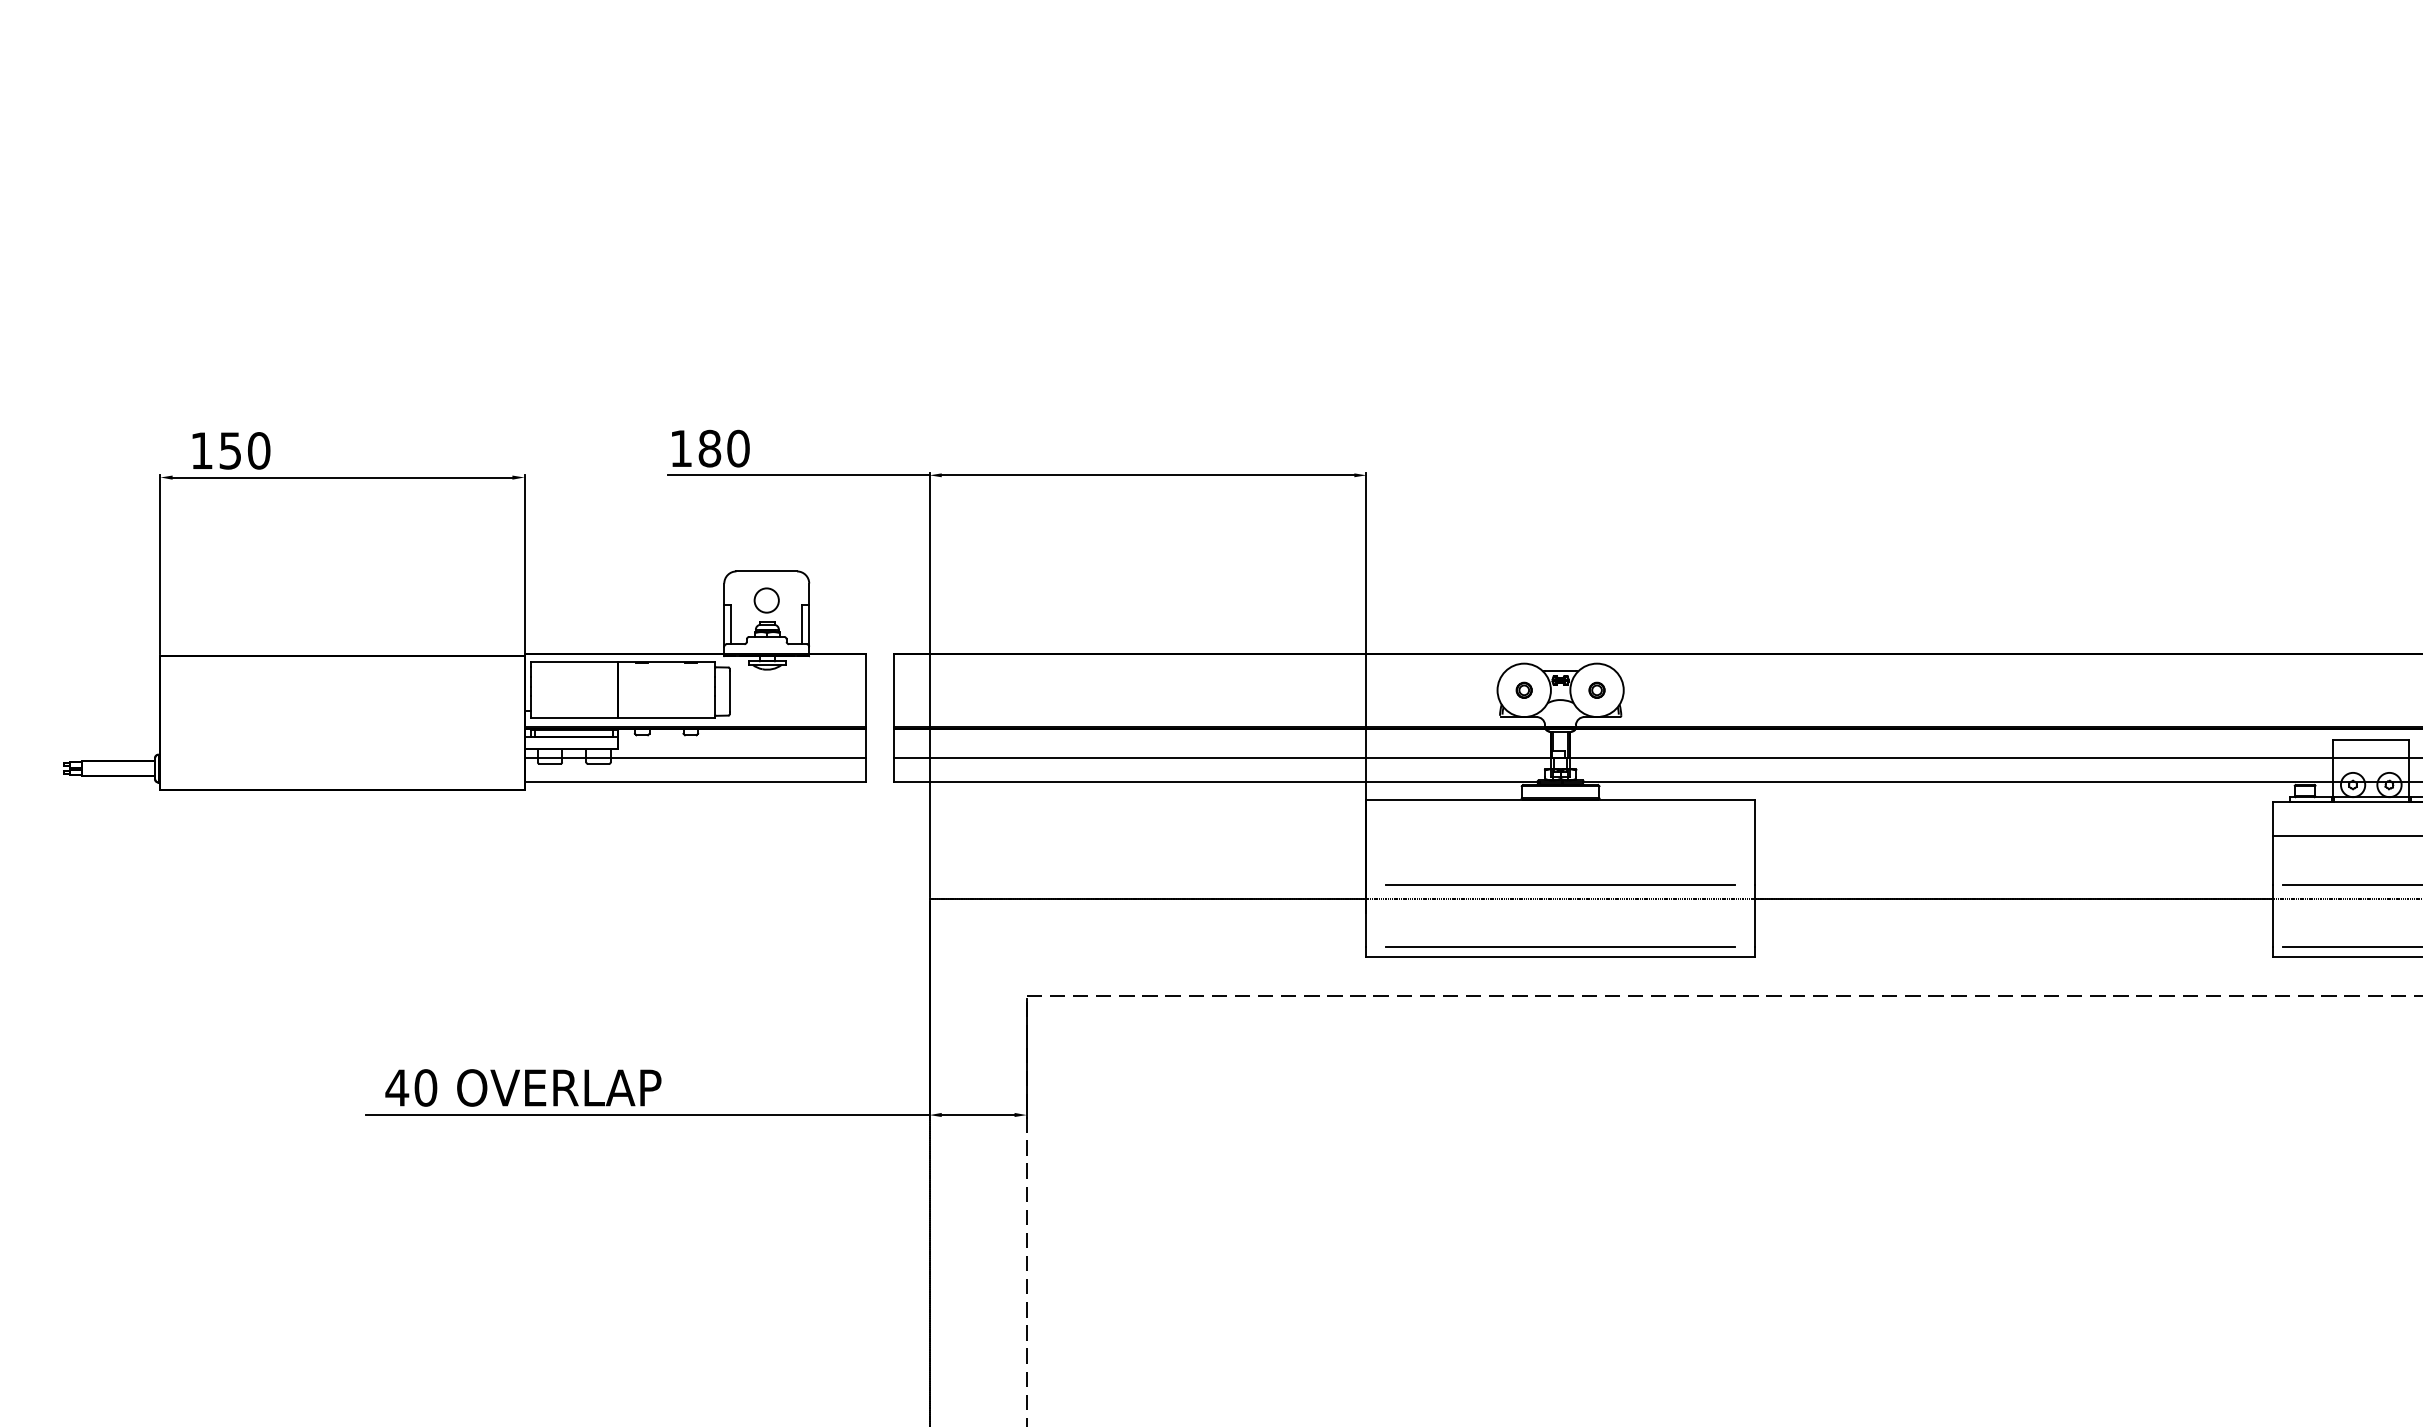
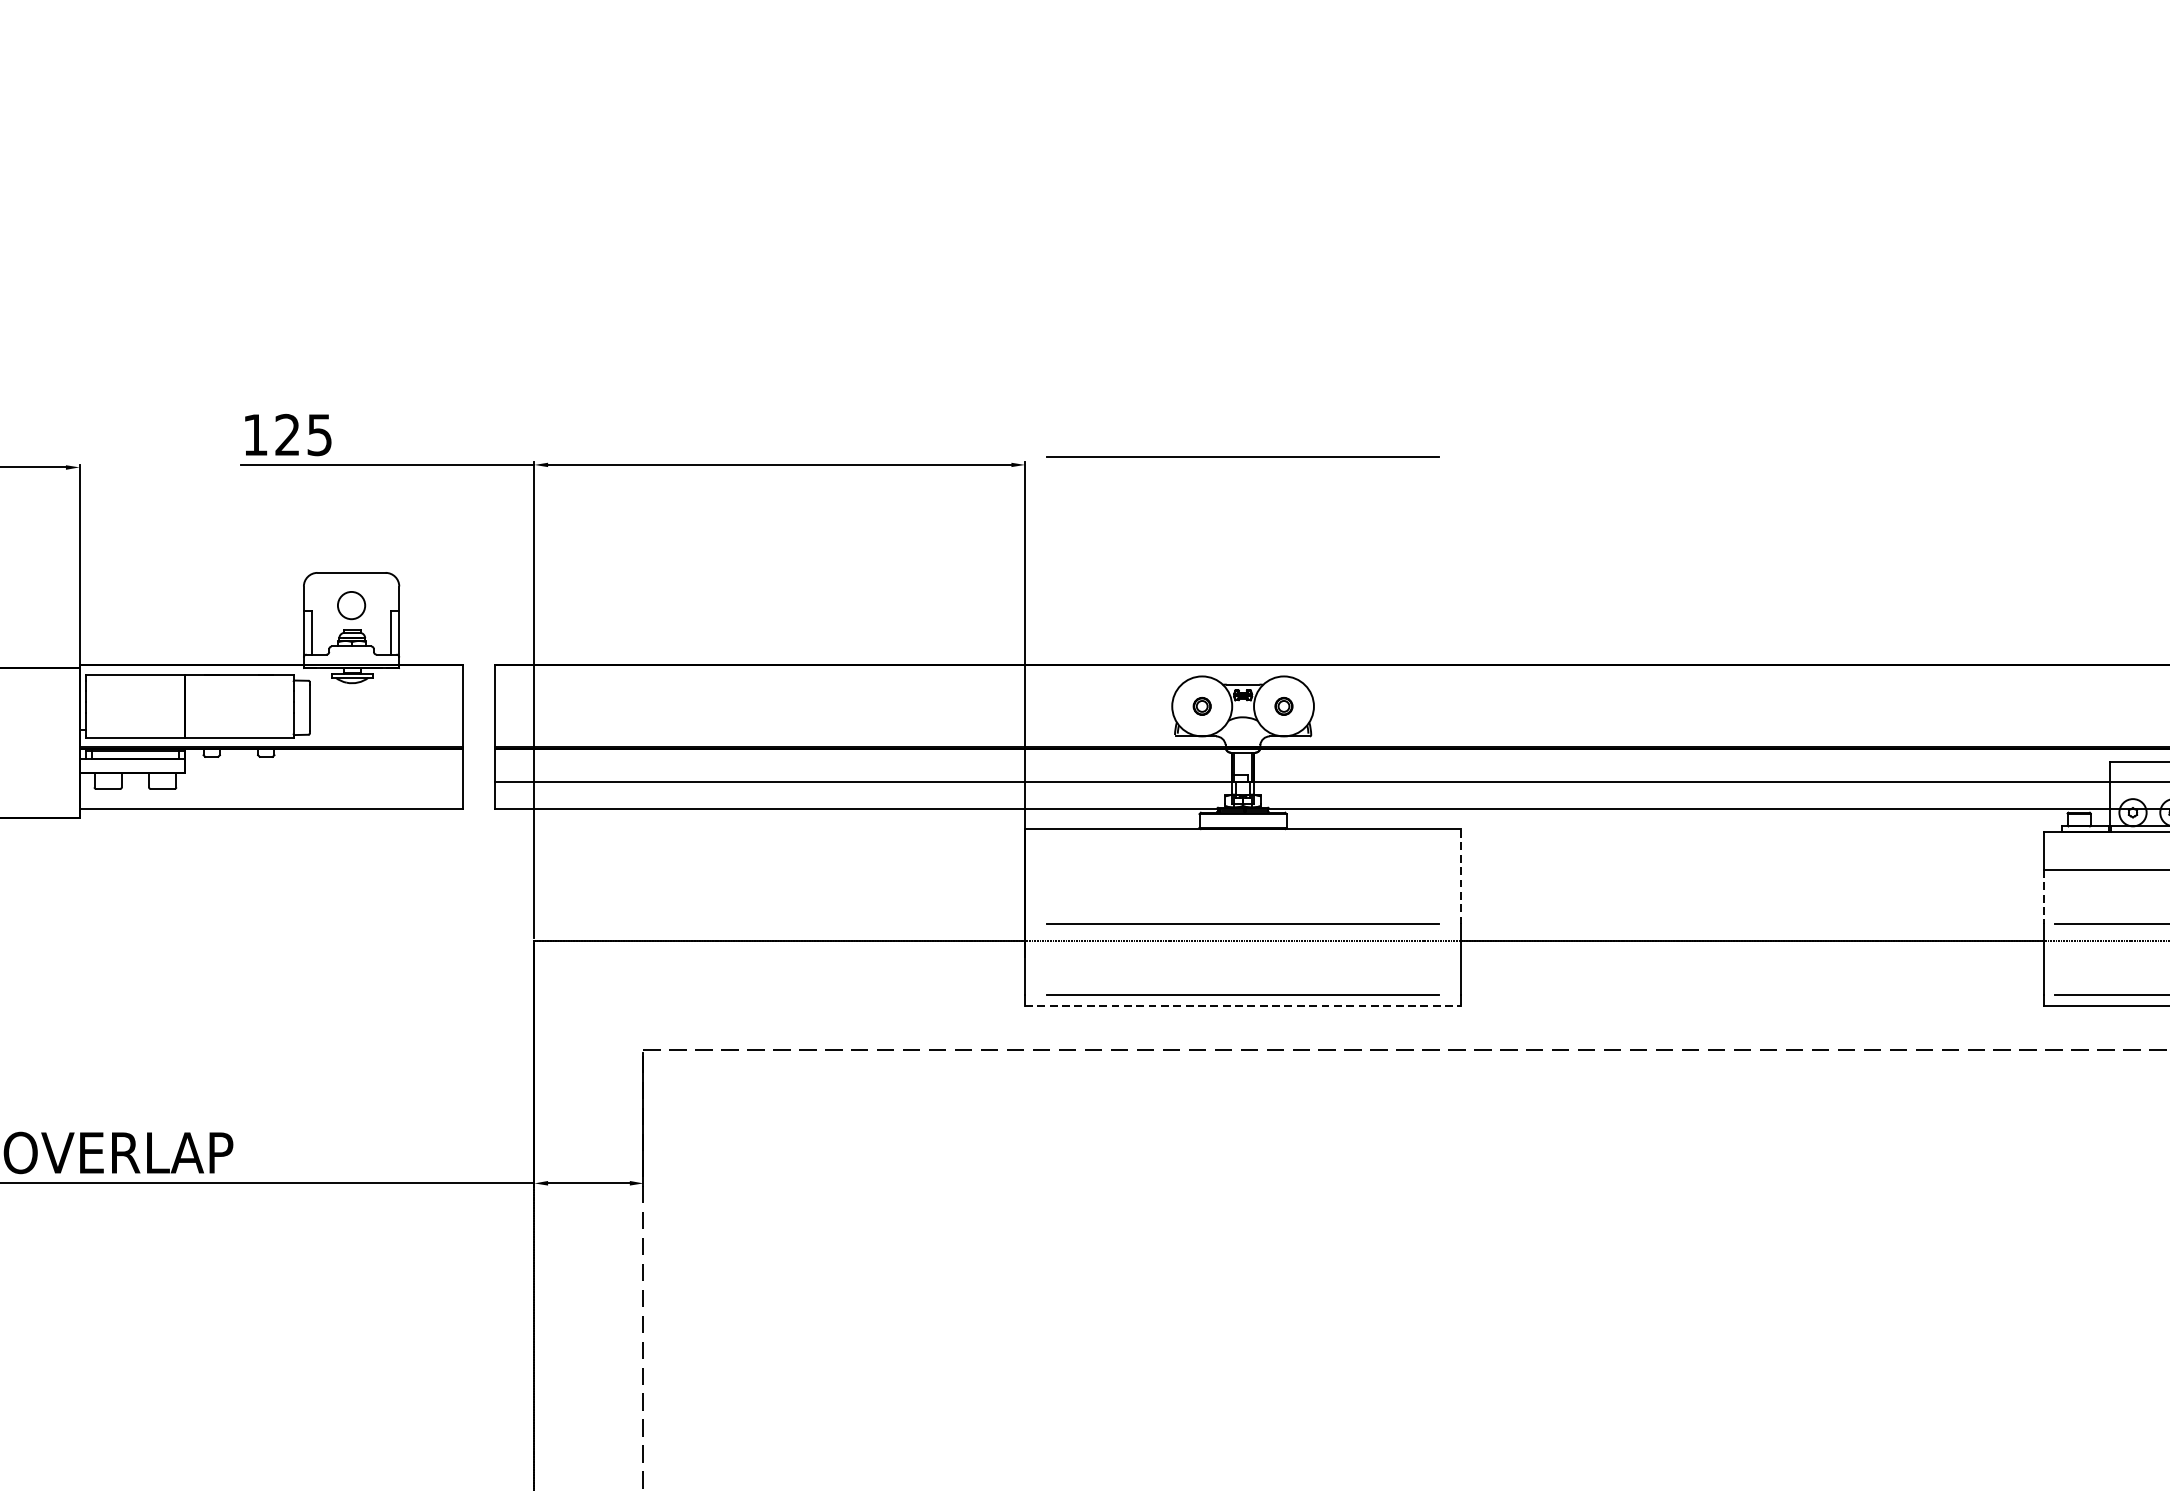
text: (723, 448) -> (302, 434), 180 -> 125
line: (1560, 467) -> (1242, 456), added
line: (694, 757) -> (270, 781), removed
line: (1754, 841) -> (1460, 876), solid -> dashed
line: (2273, 860) -> (2043, 897), solid -> dashed
line: (1561, 957) -> (1244, 1006), solid -> dashed

